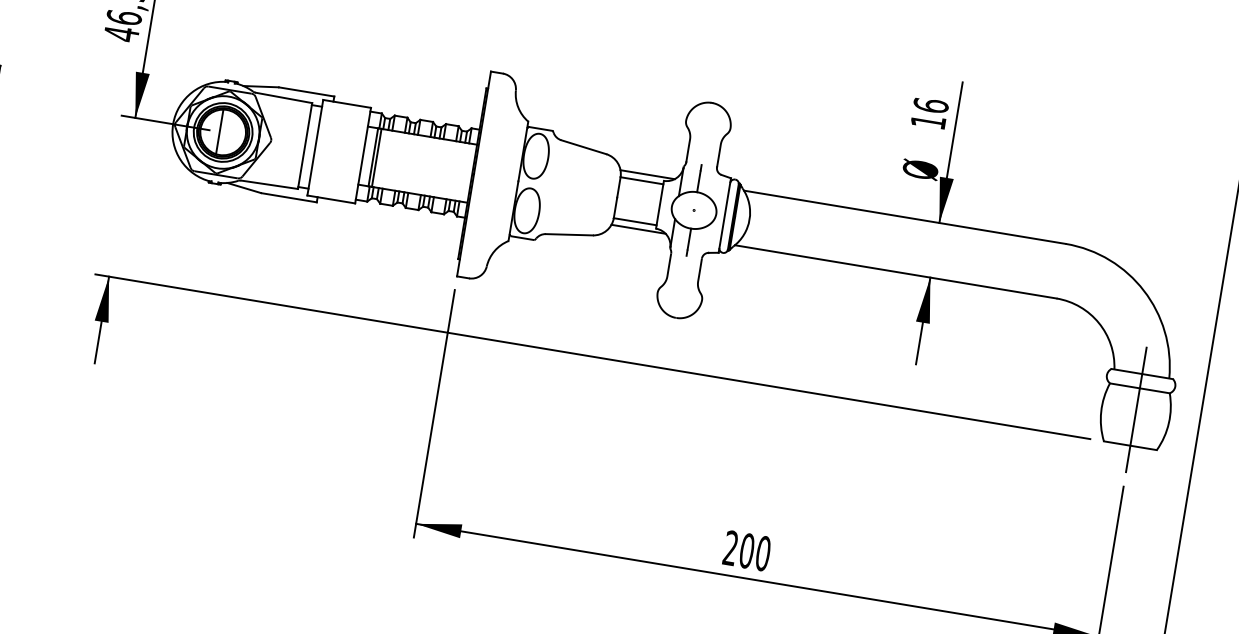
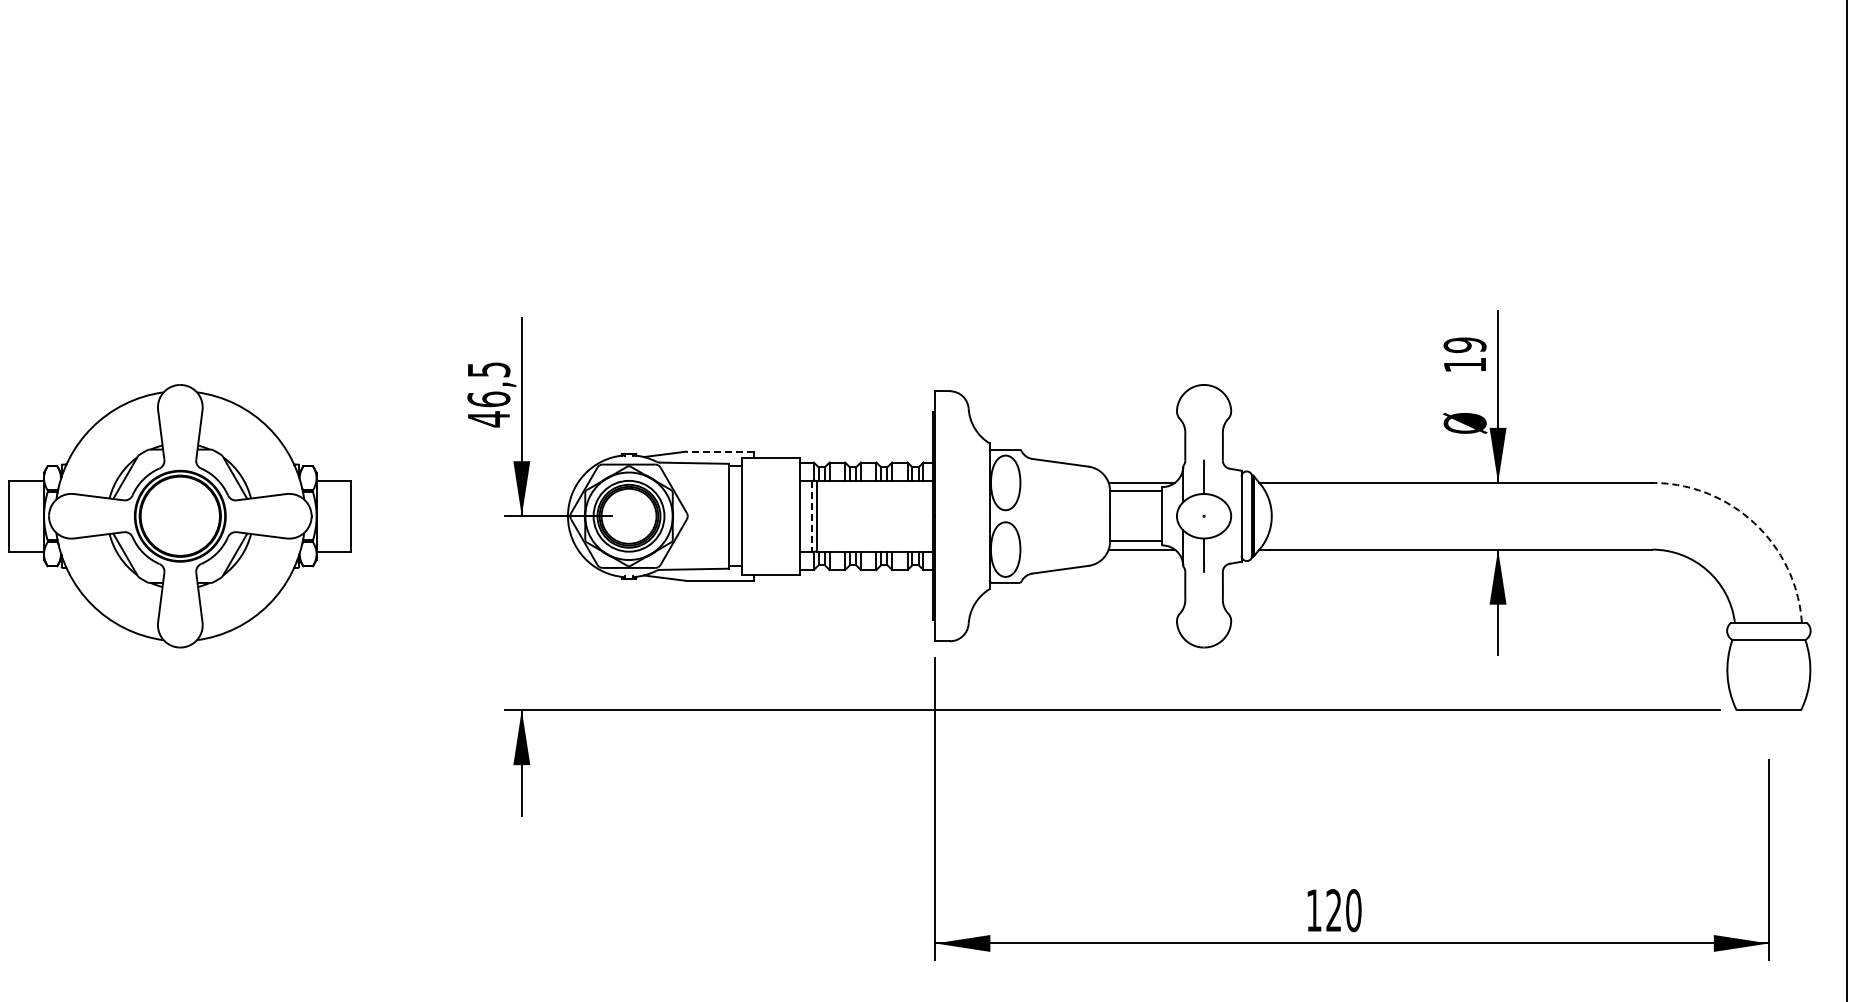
line: (306, 91) -> (720, 451), solid -> dashed
text: (930, 105) -> (1464, 345), 16 -> 19
line: (219, 132) -> (624, 516), removed
line: (373, 157) -> (812, 516), solid -> dashed
arc: (1143, 290) -> (1754, 523), solid -> dashed
line: (1135, 410) -> (1768, 666), removed
text: (738, 549) -> (1323, 910), 200 -> 120

